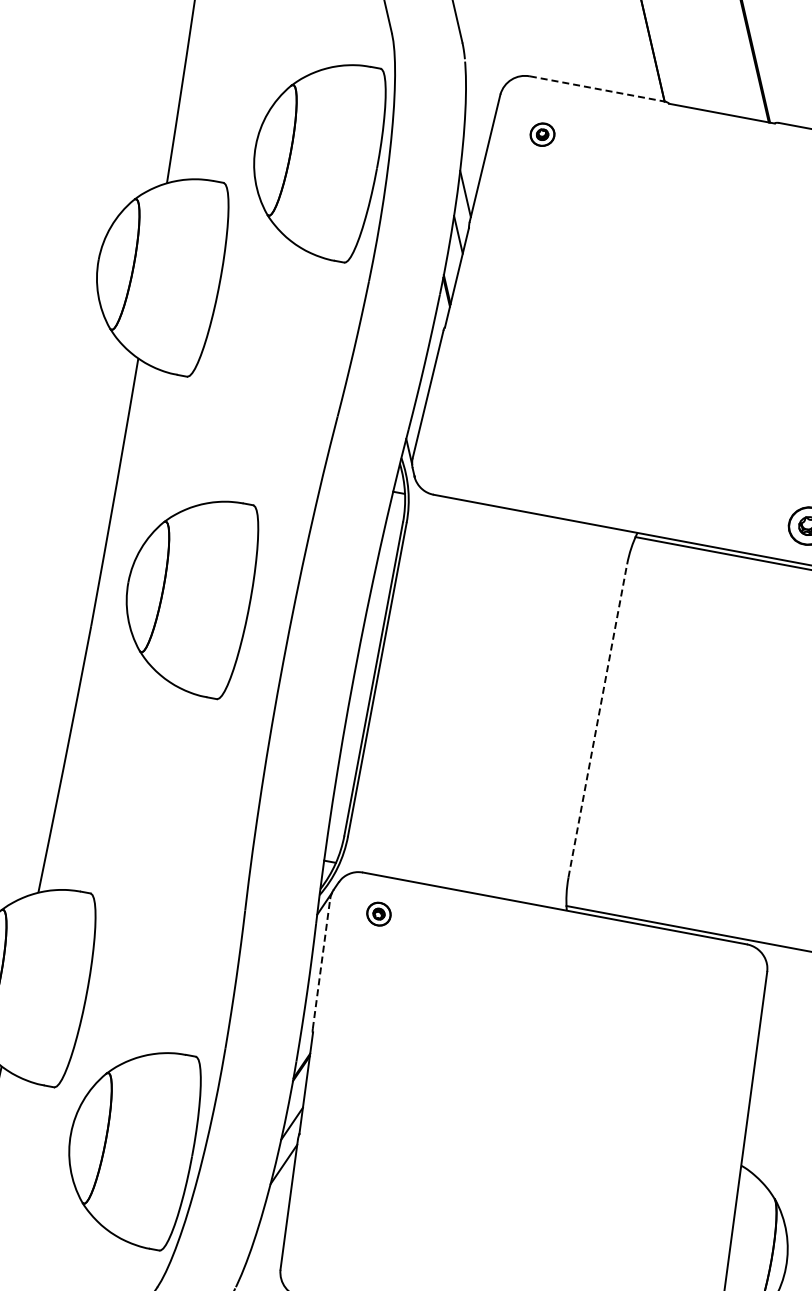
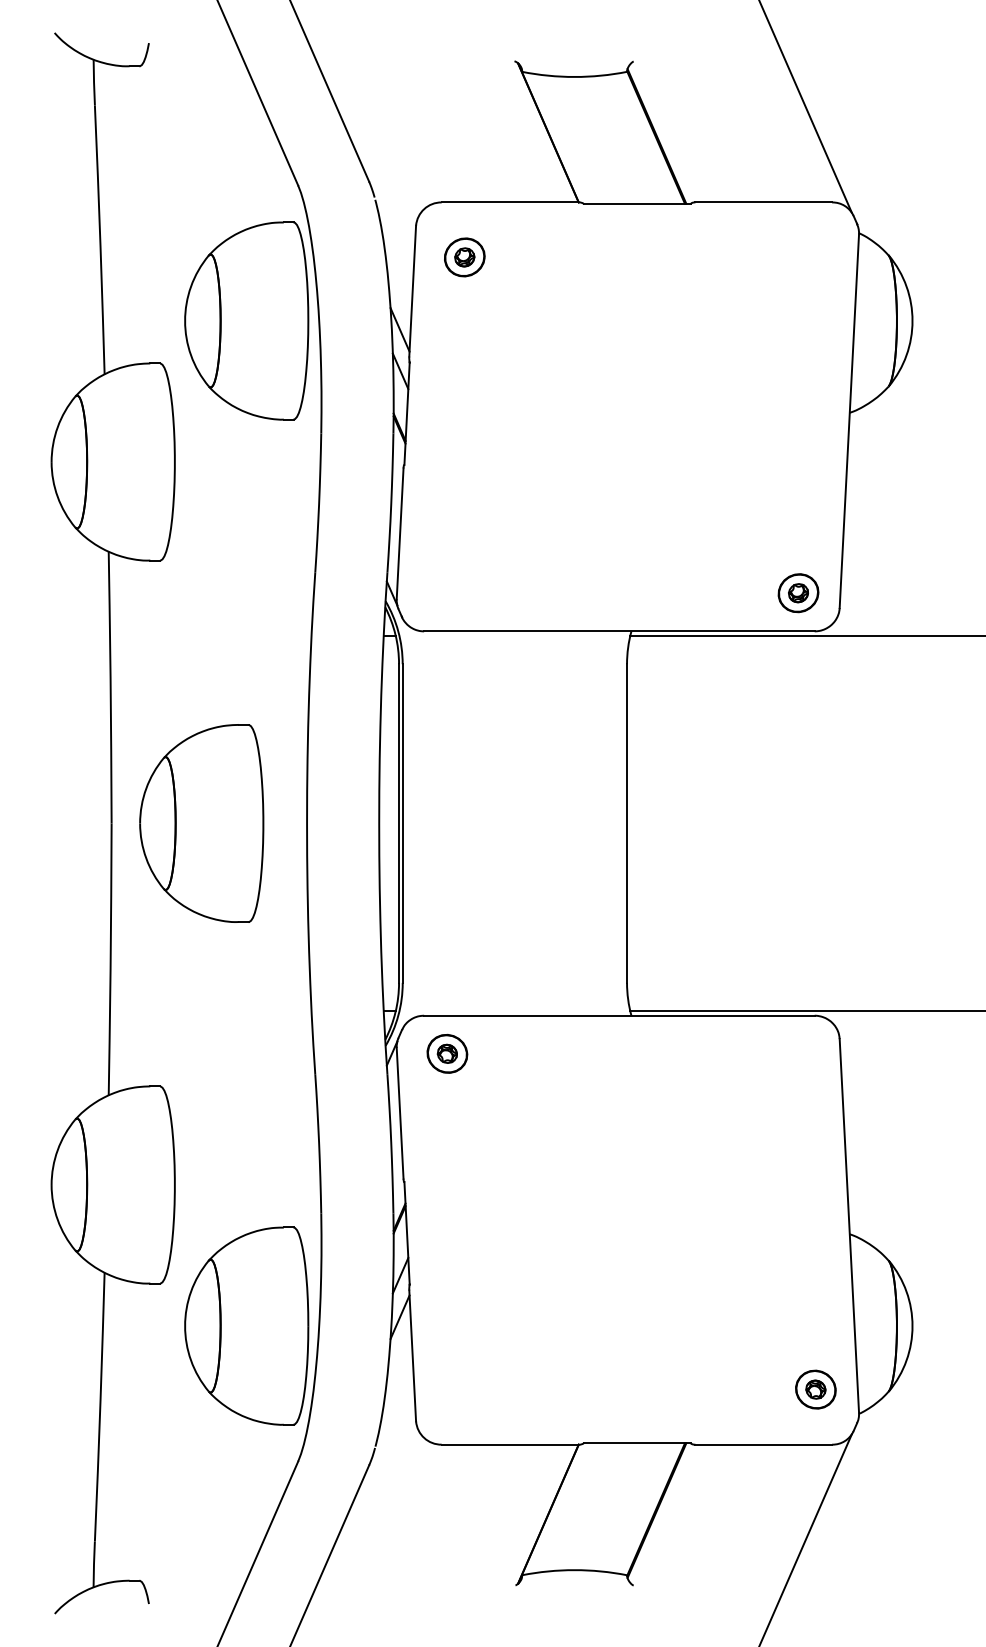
line: (597, 89) -> (510, 202), dashed -> solid
part: (542, 134) -> (464, 257), size x1.67
part: (188, 593) -> (201, 823), moved
line: (597, 720) -> (626, 823), dashed -> solid
part: (379, 913) -> (447, 1053), size x1.67
line: (322, 963) -> (400, 1112), dashed -> solid

